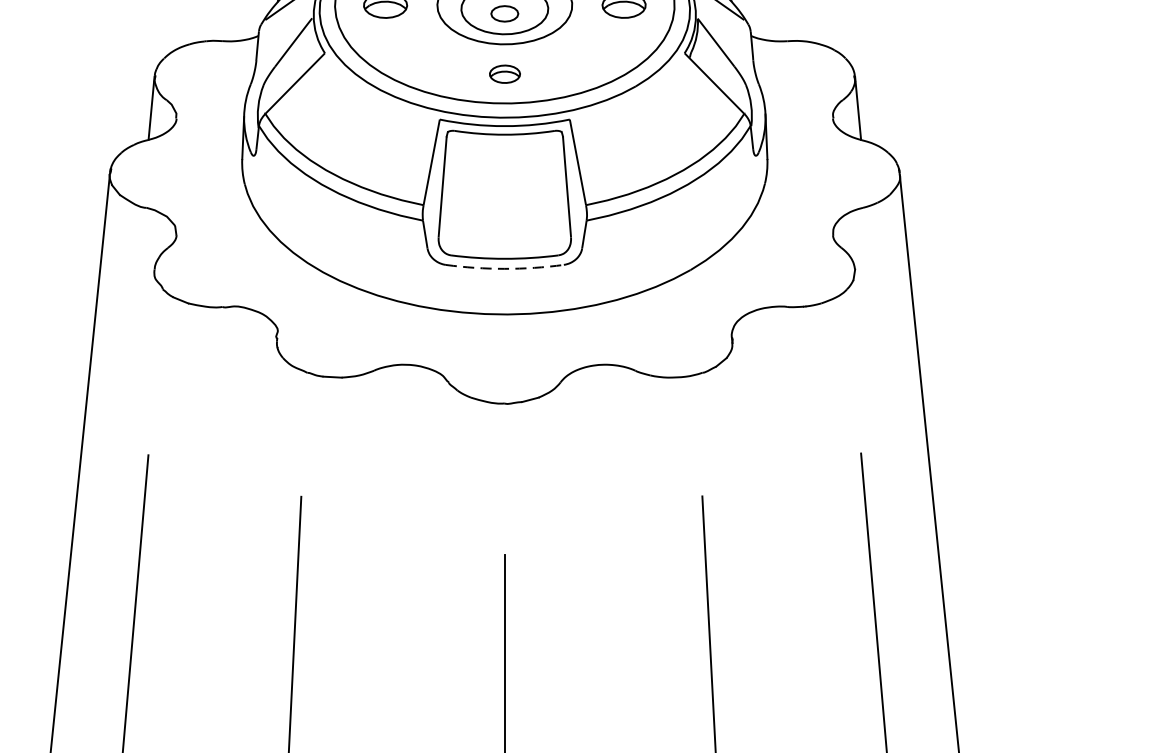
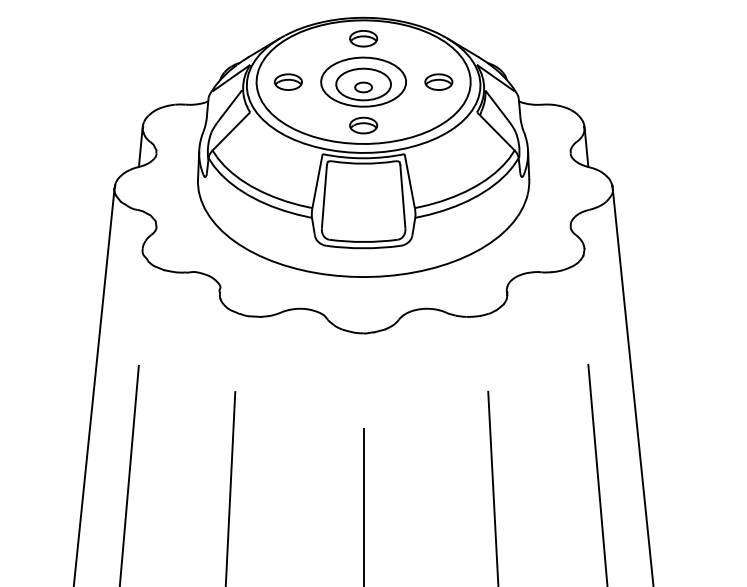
part: (504, 74) -> (363, 125), size x1.43
arc: (504, 269) -> (363, 248), dashed -> solid

